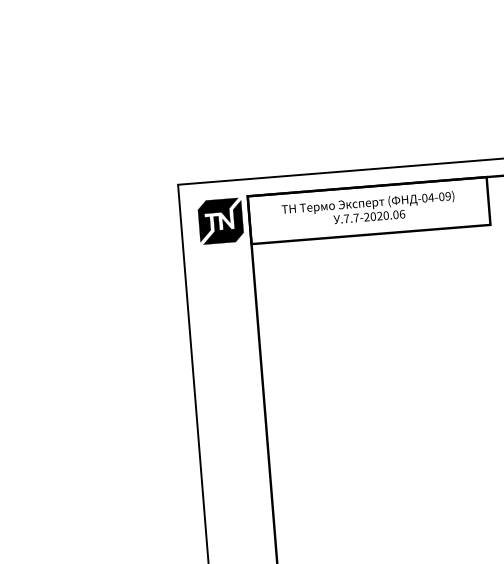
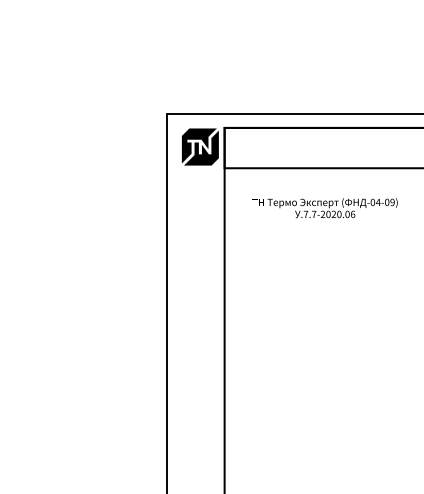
text: (368, 209) -> (324, 208), moved

